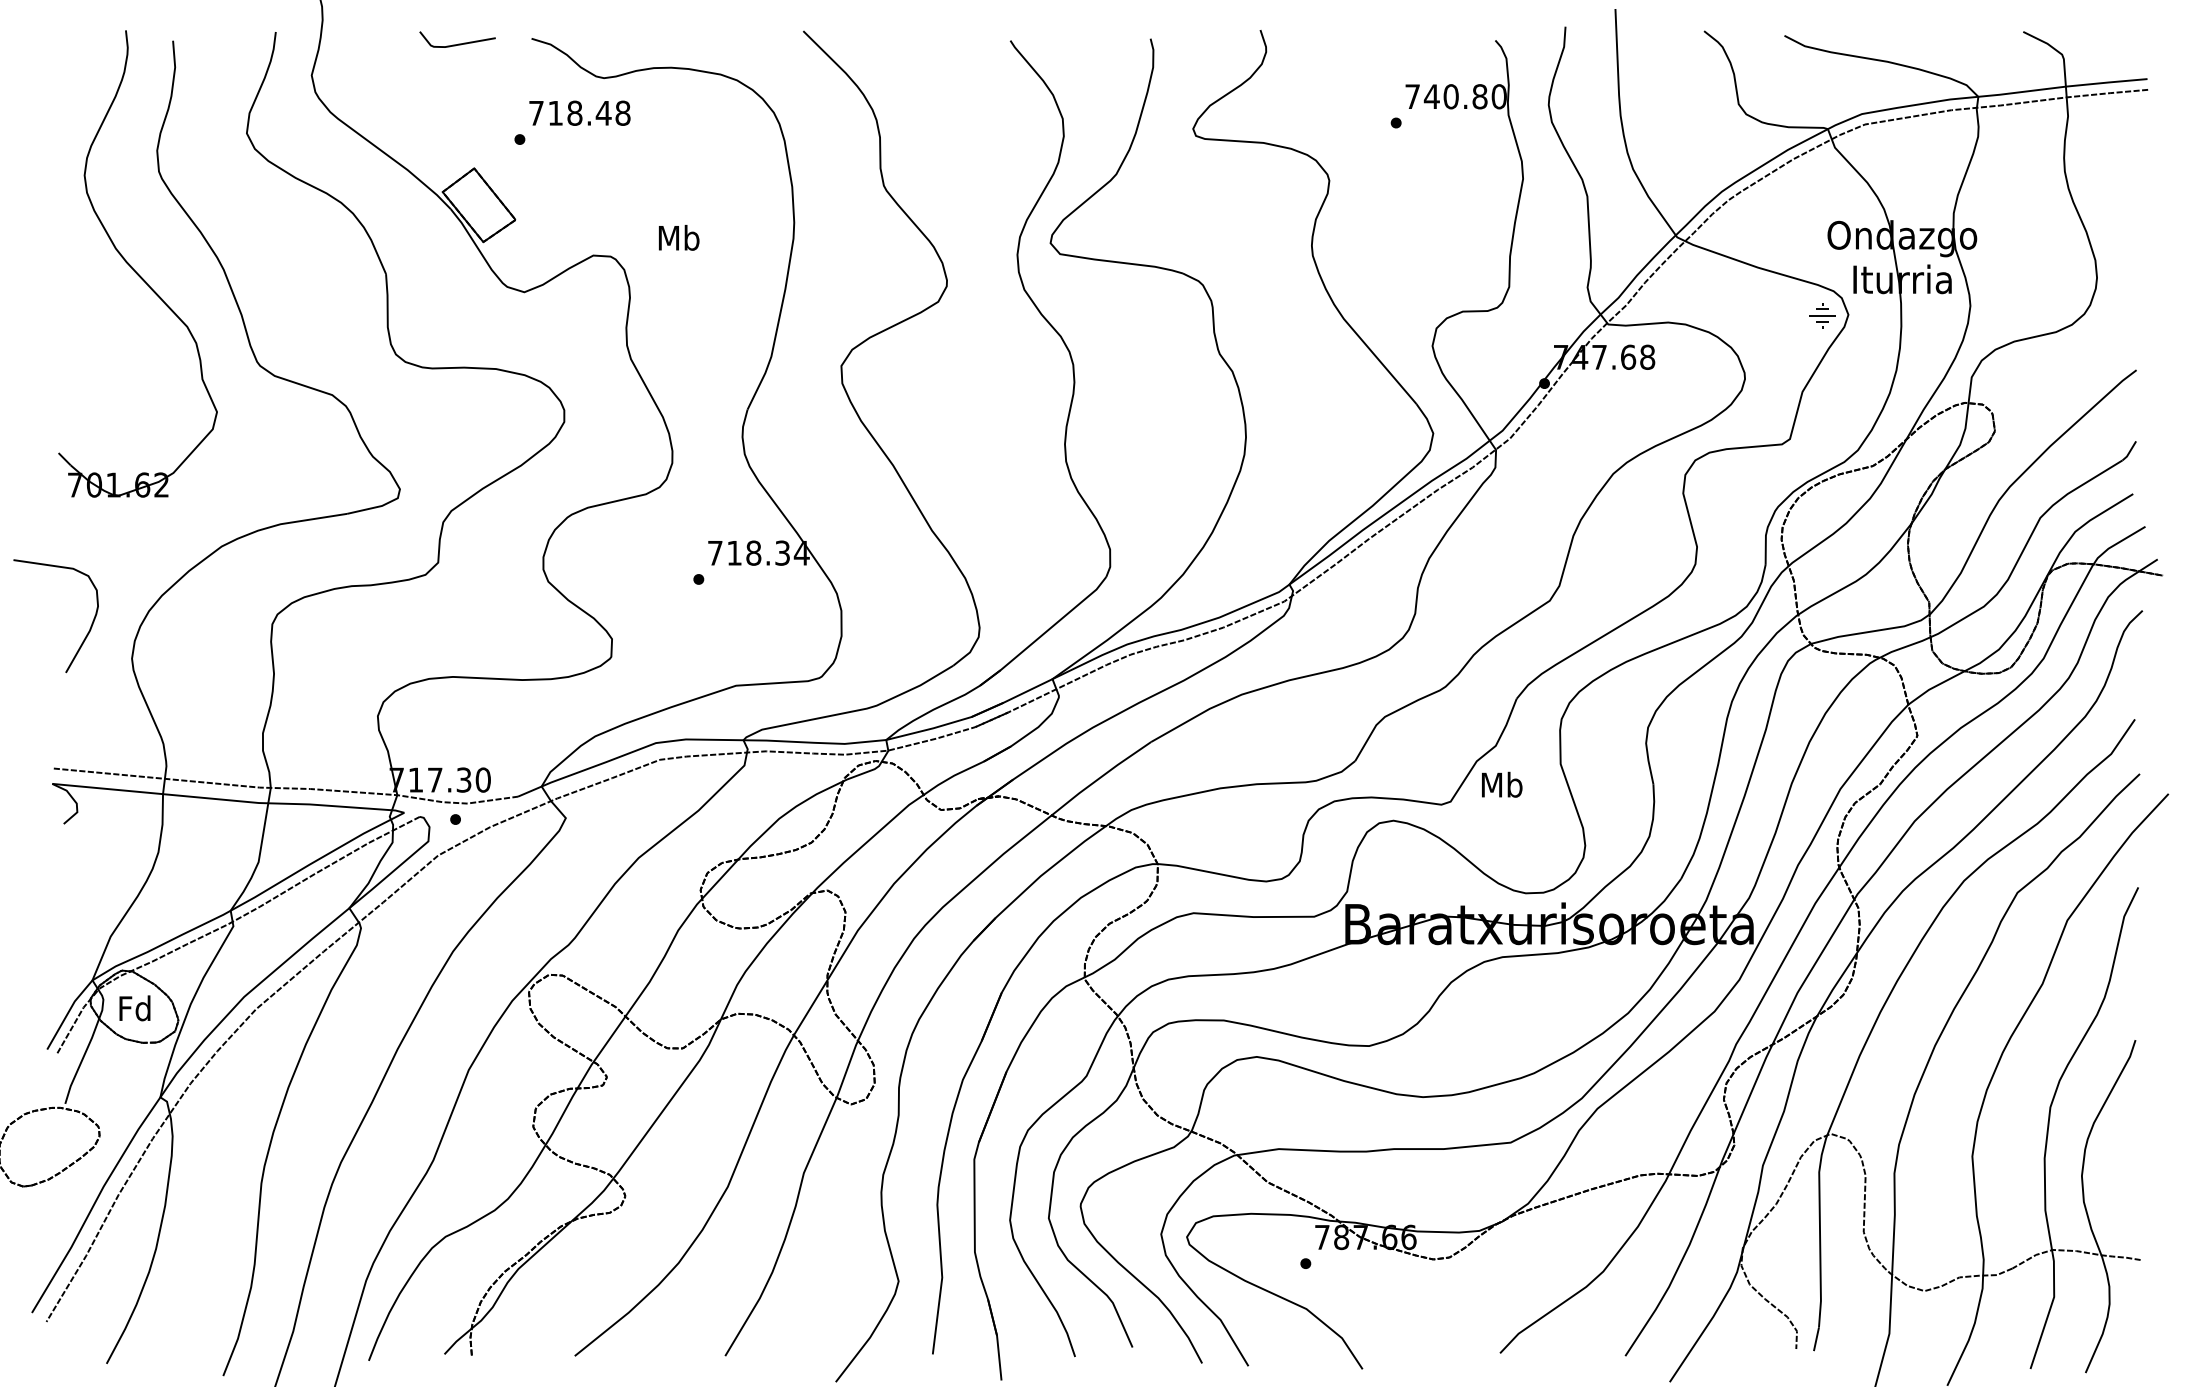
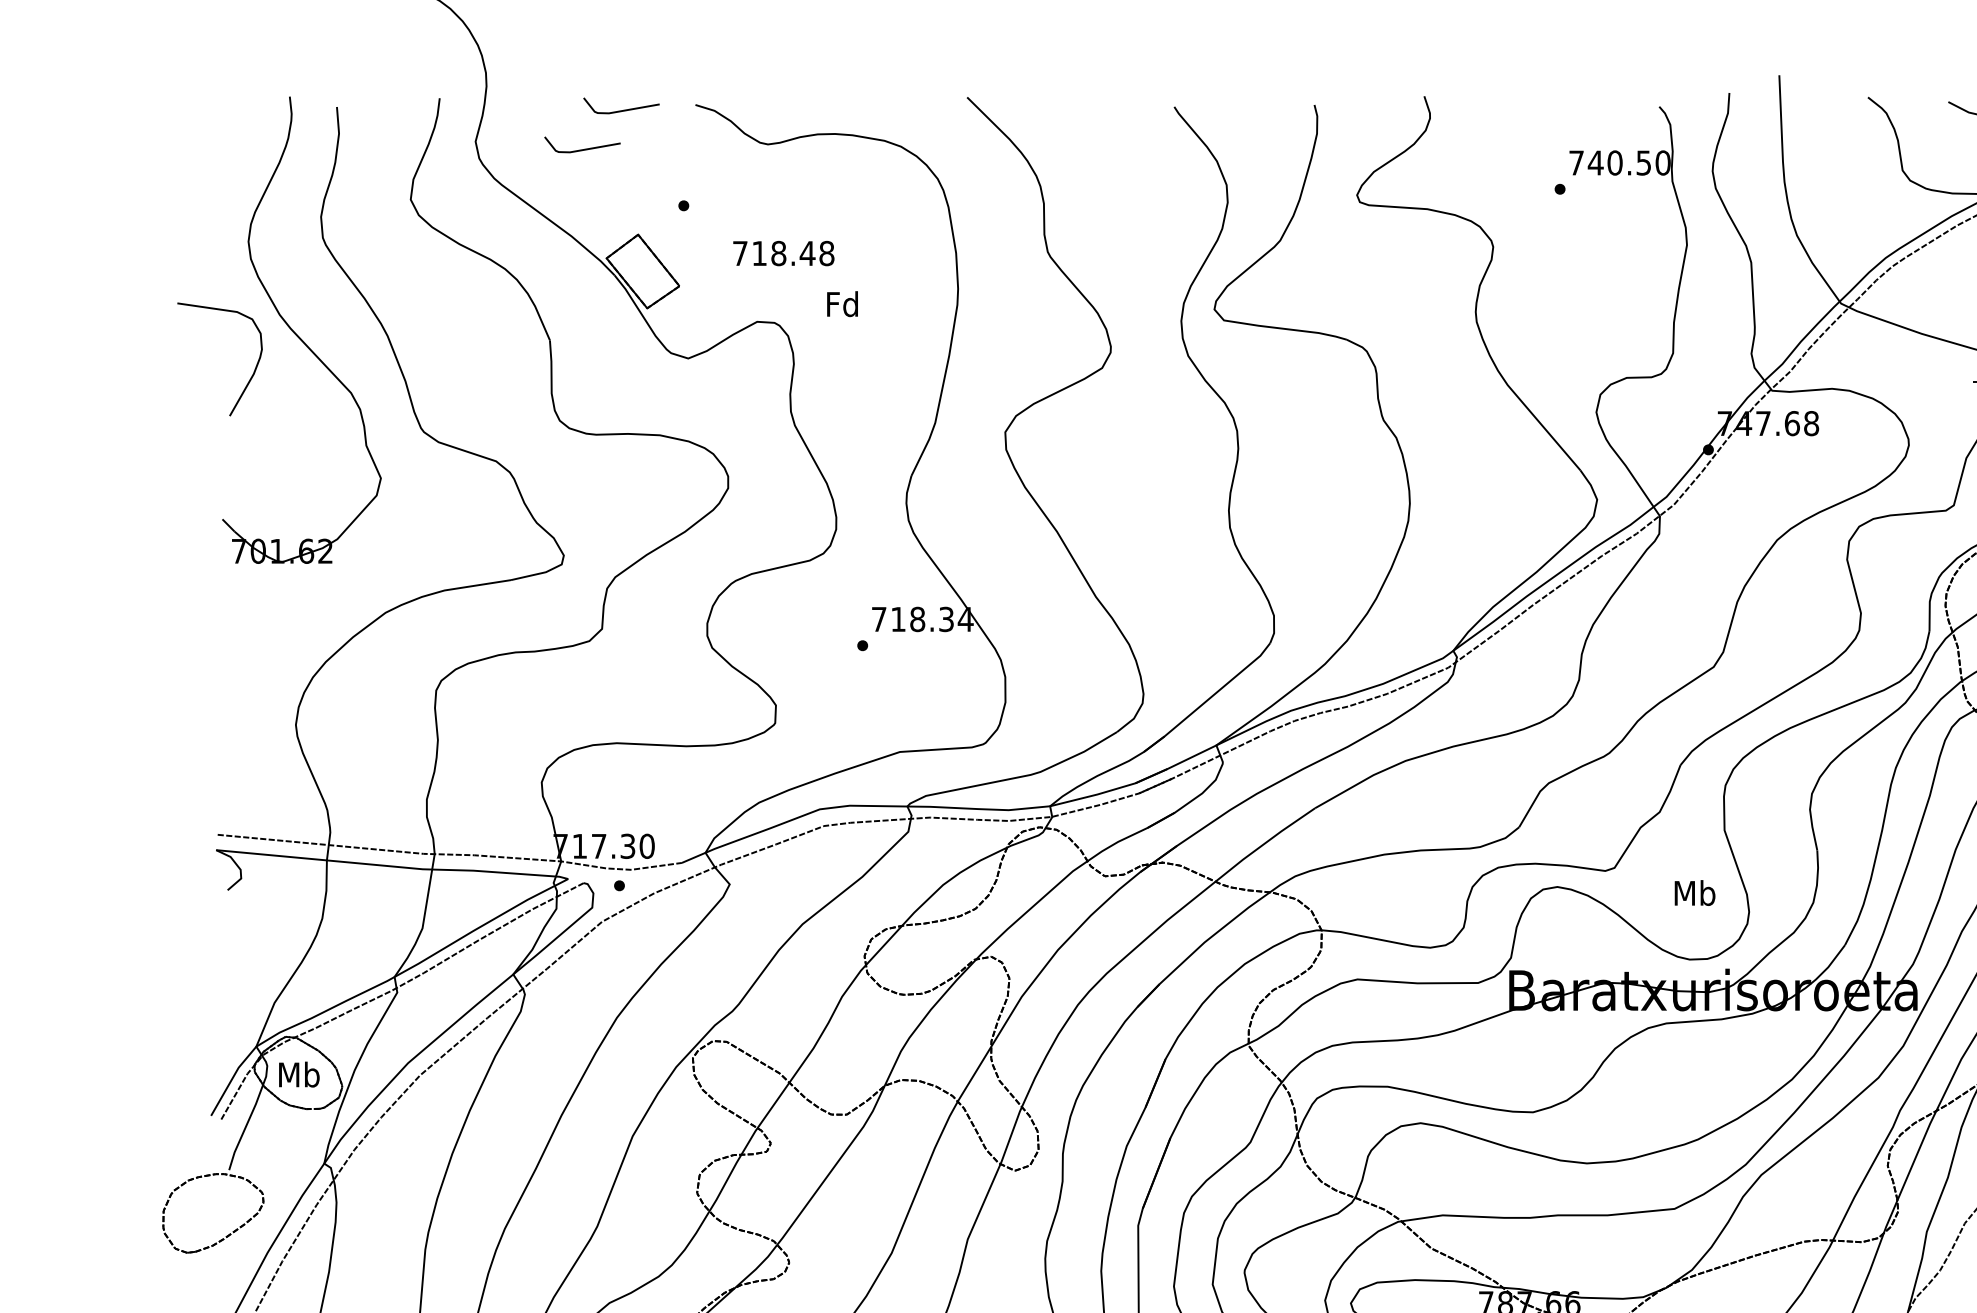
line: (419, 82) -> (583, 148), added
text: (1479, 96) -> (1643, 162), 740.80 -> 740.50
text: (579, 112) -> (783, 252), moved
text: (678, 237) -> (842, 303), Mb -> Fd
curve: (87, 632) -> (251, 375), moved
text: (1502, 784) -> (1695, 892), moved
text: (135, 1008) -> (299, 1074), Fd -> Mb

